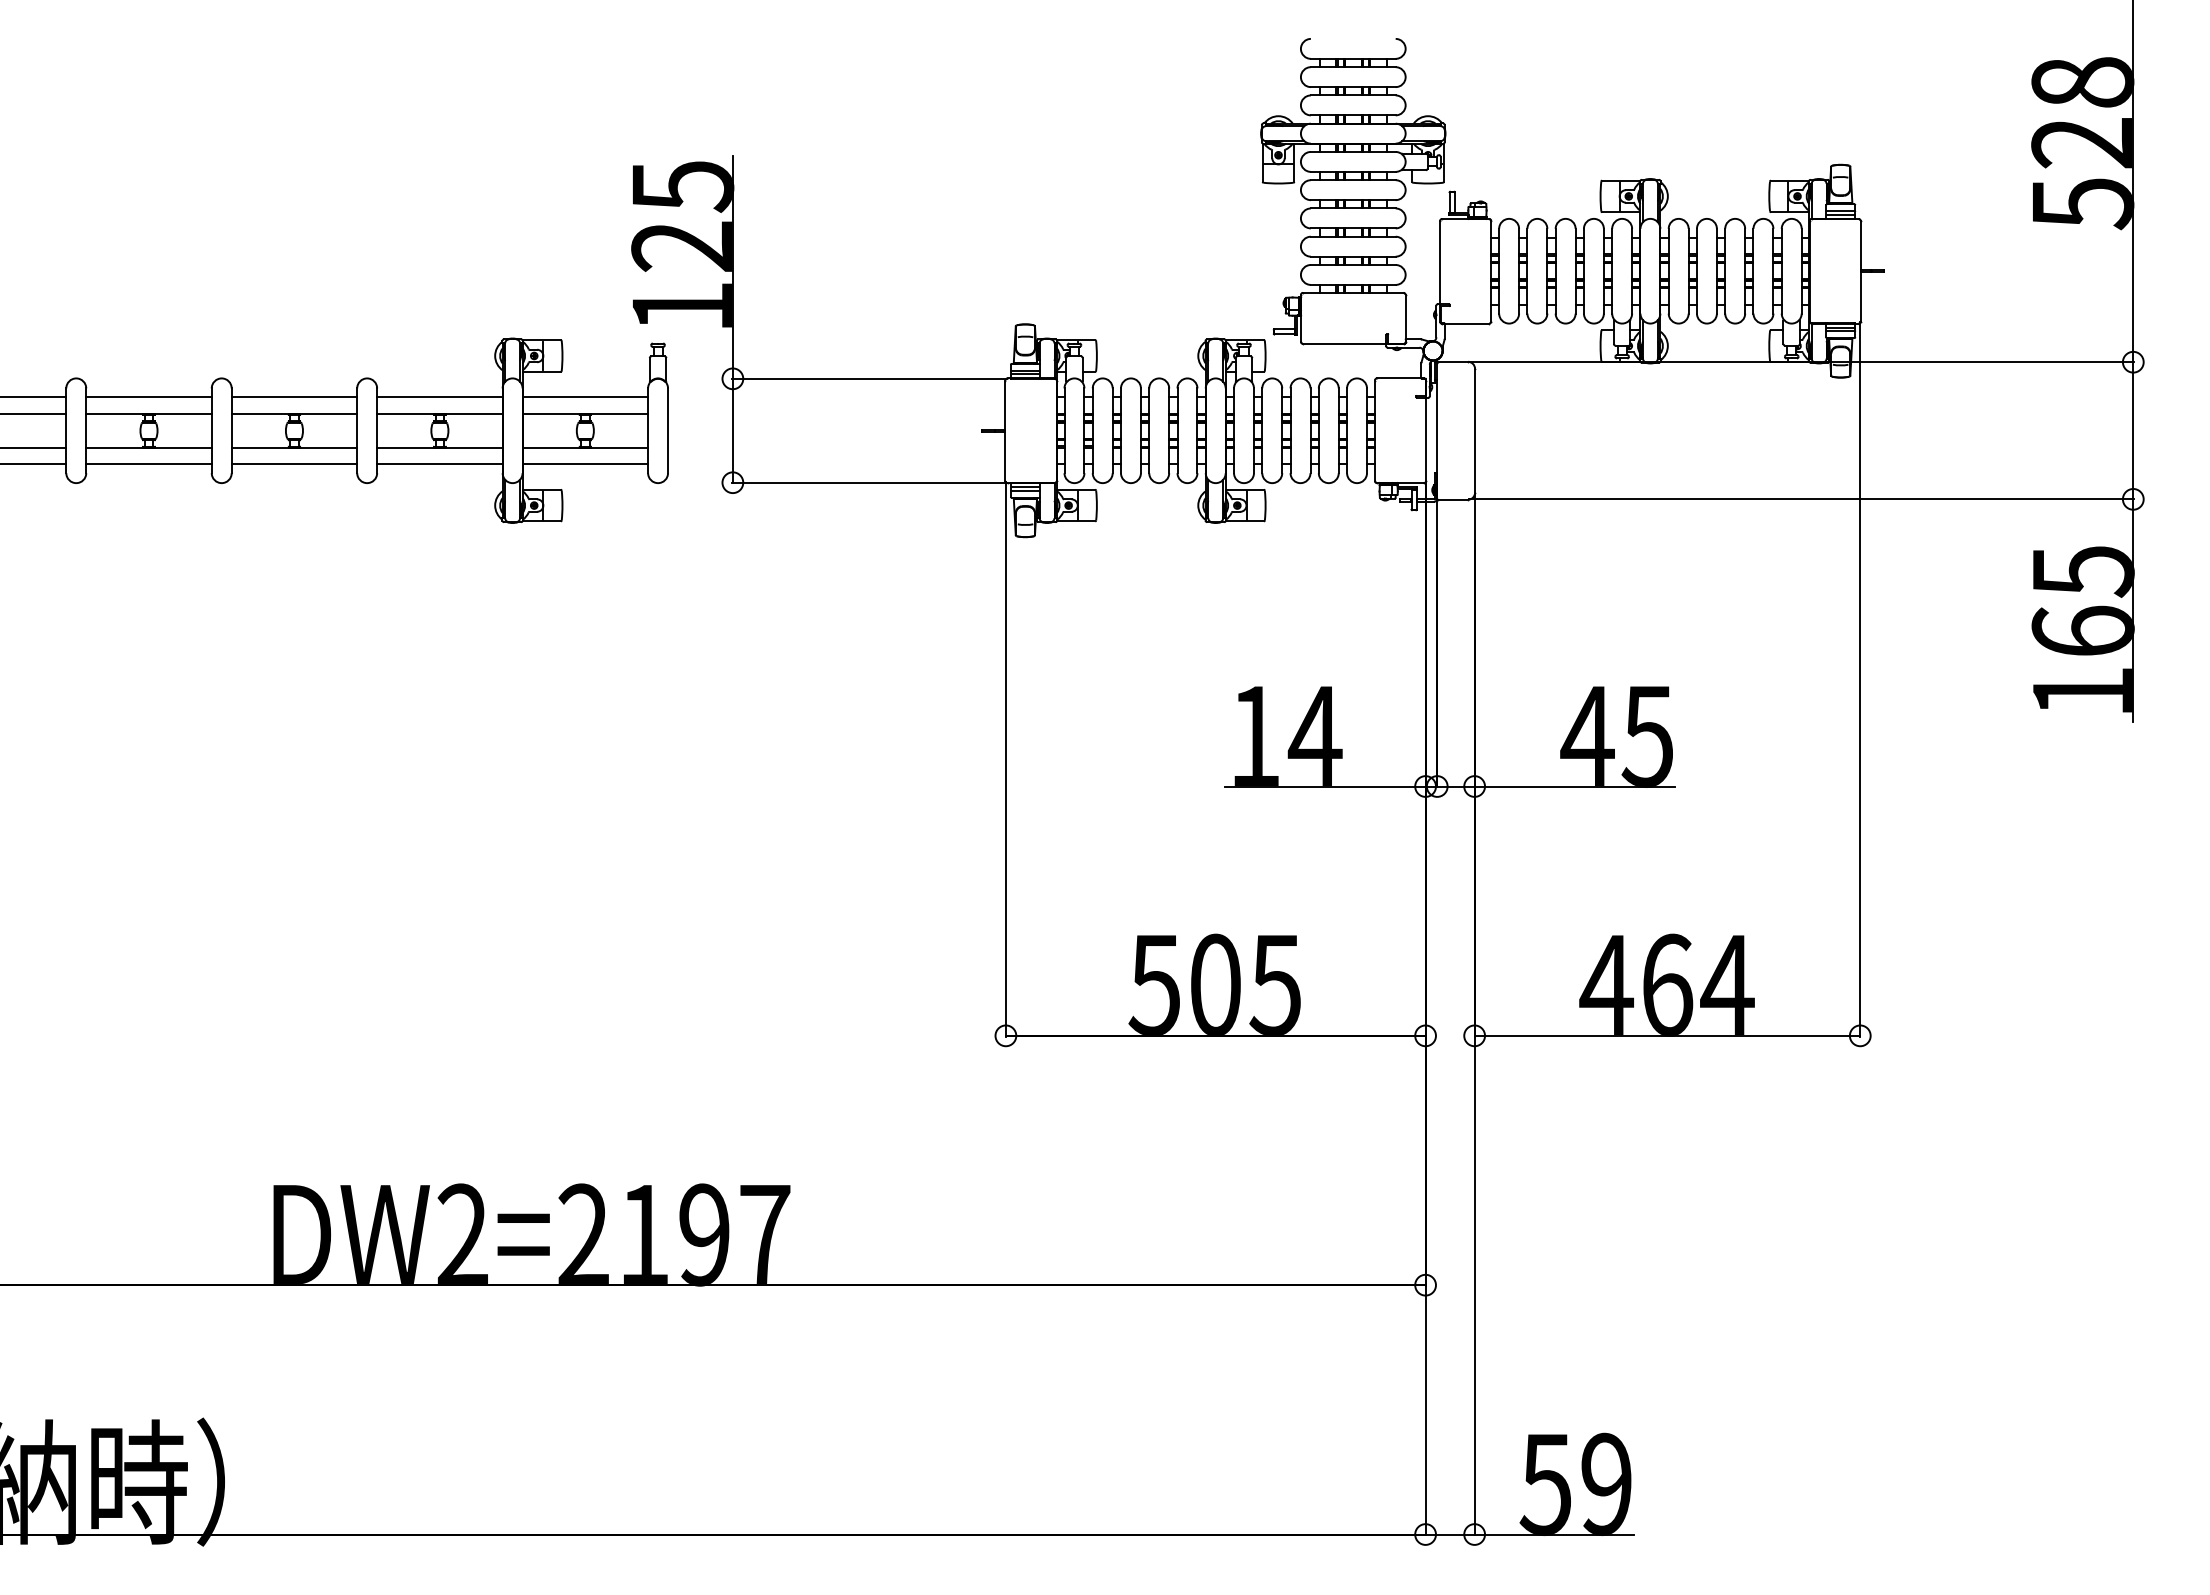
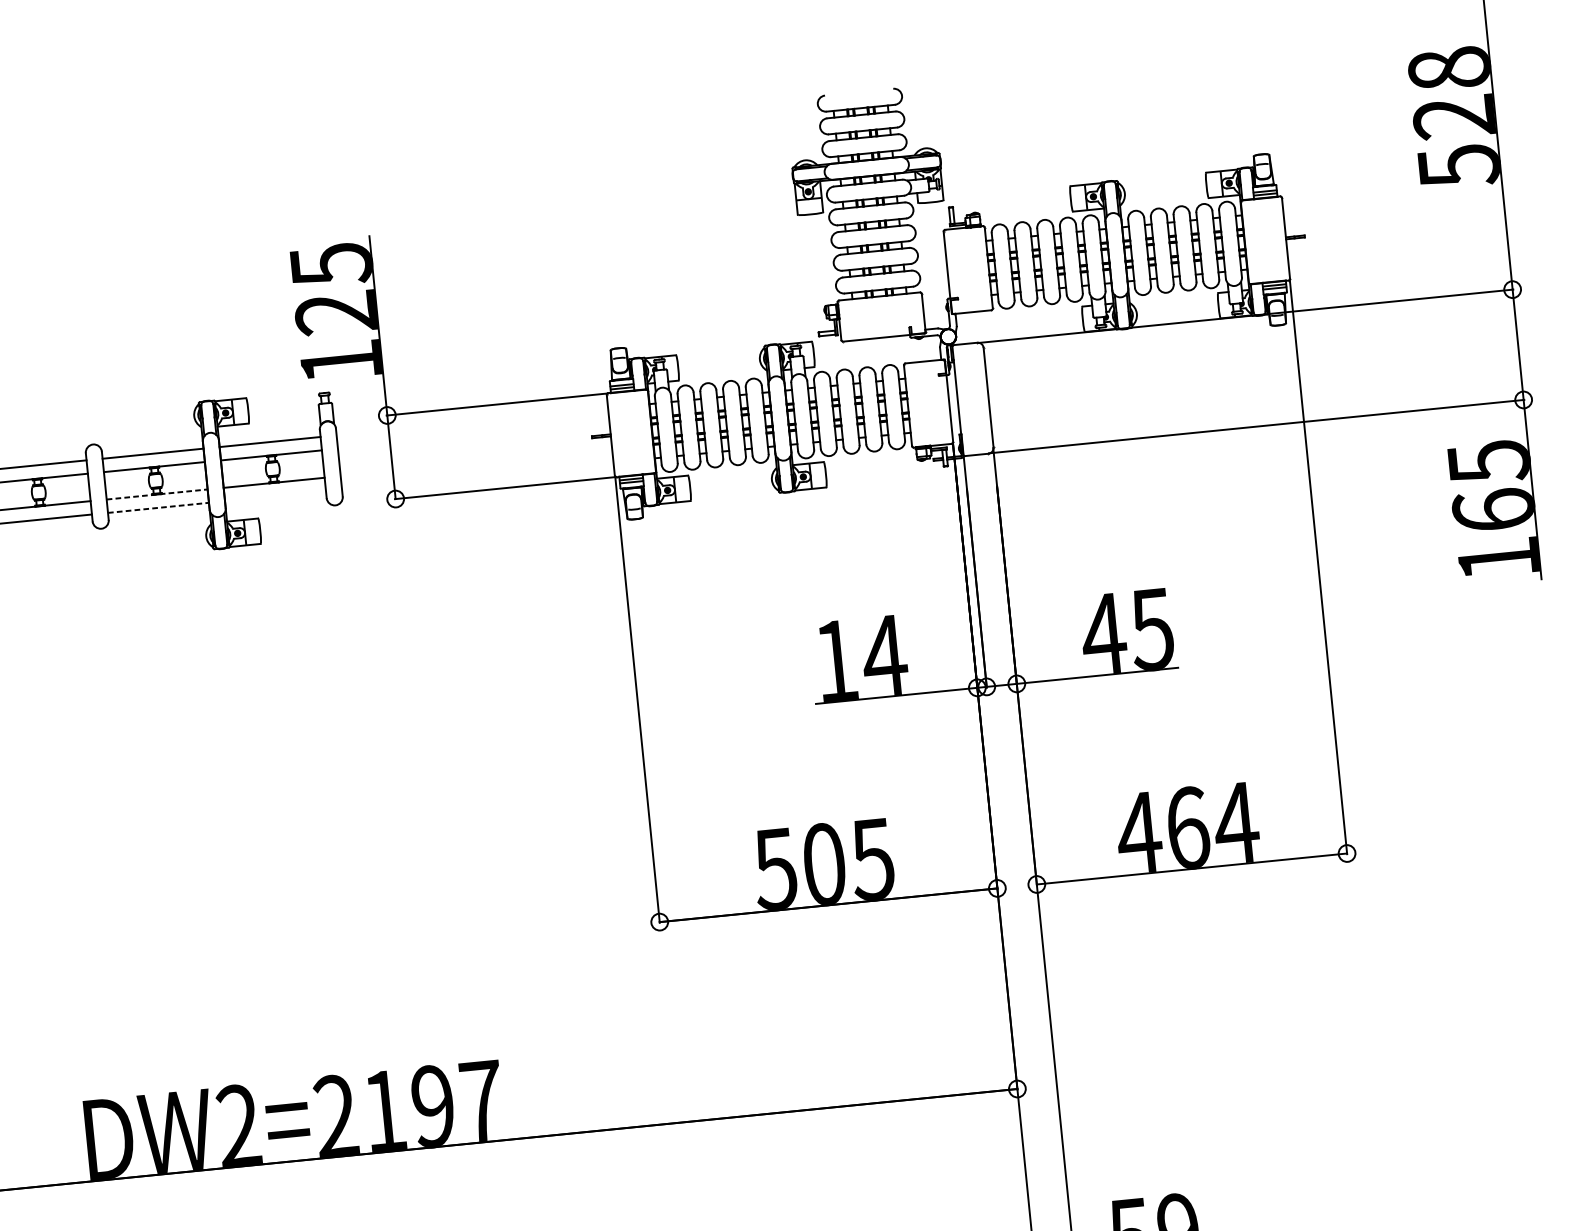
line: (439, 447) -> (156, 494), solid -> dashed
line: (439, 464) -> (158, 507), solid -> dashed
line: (585, 464) -> (275, 496), removed

